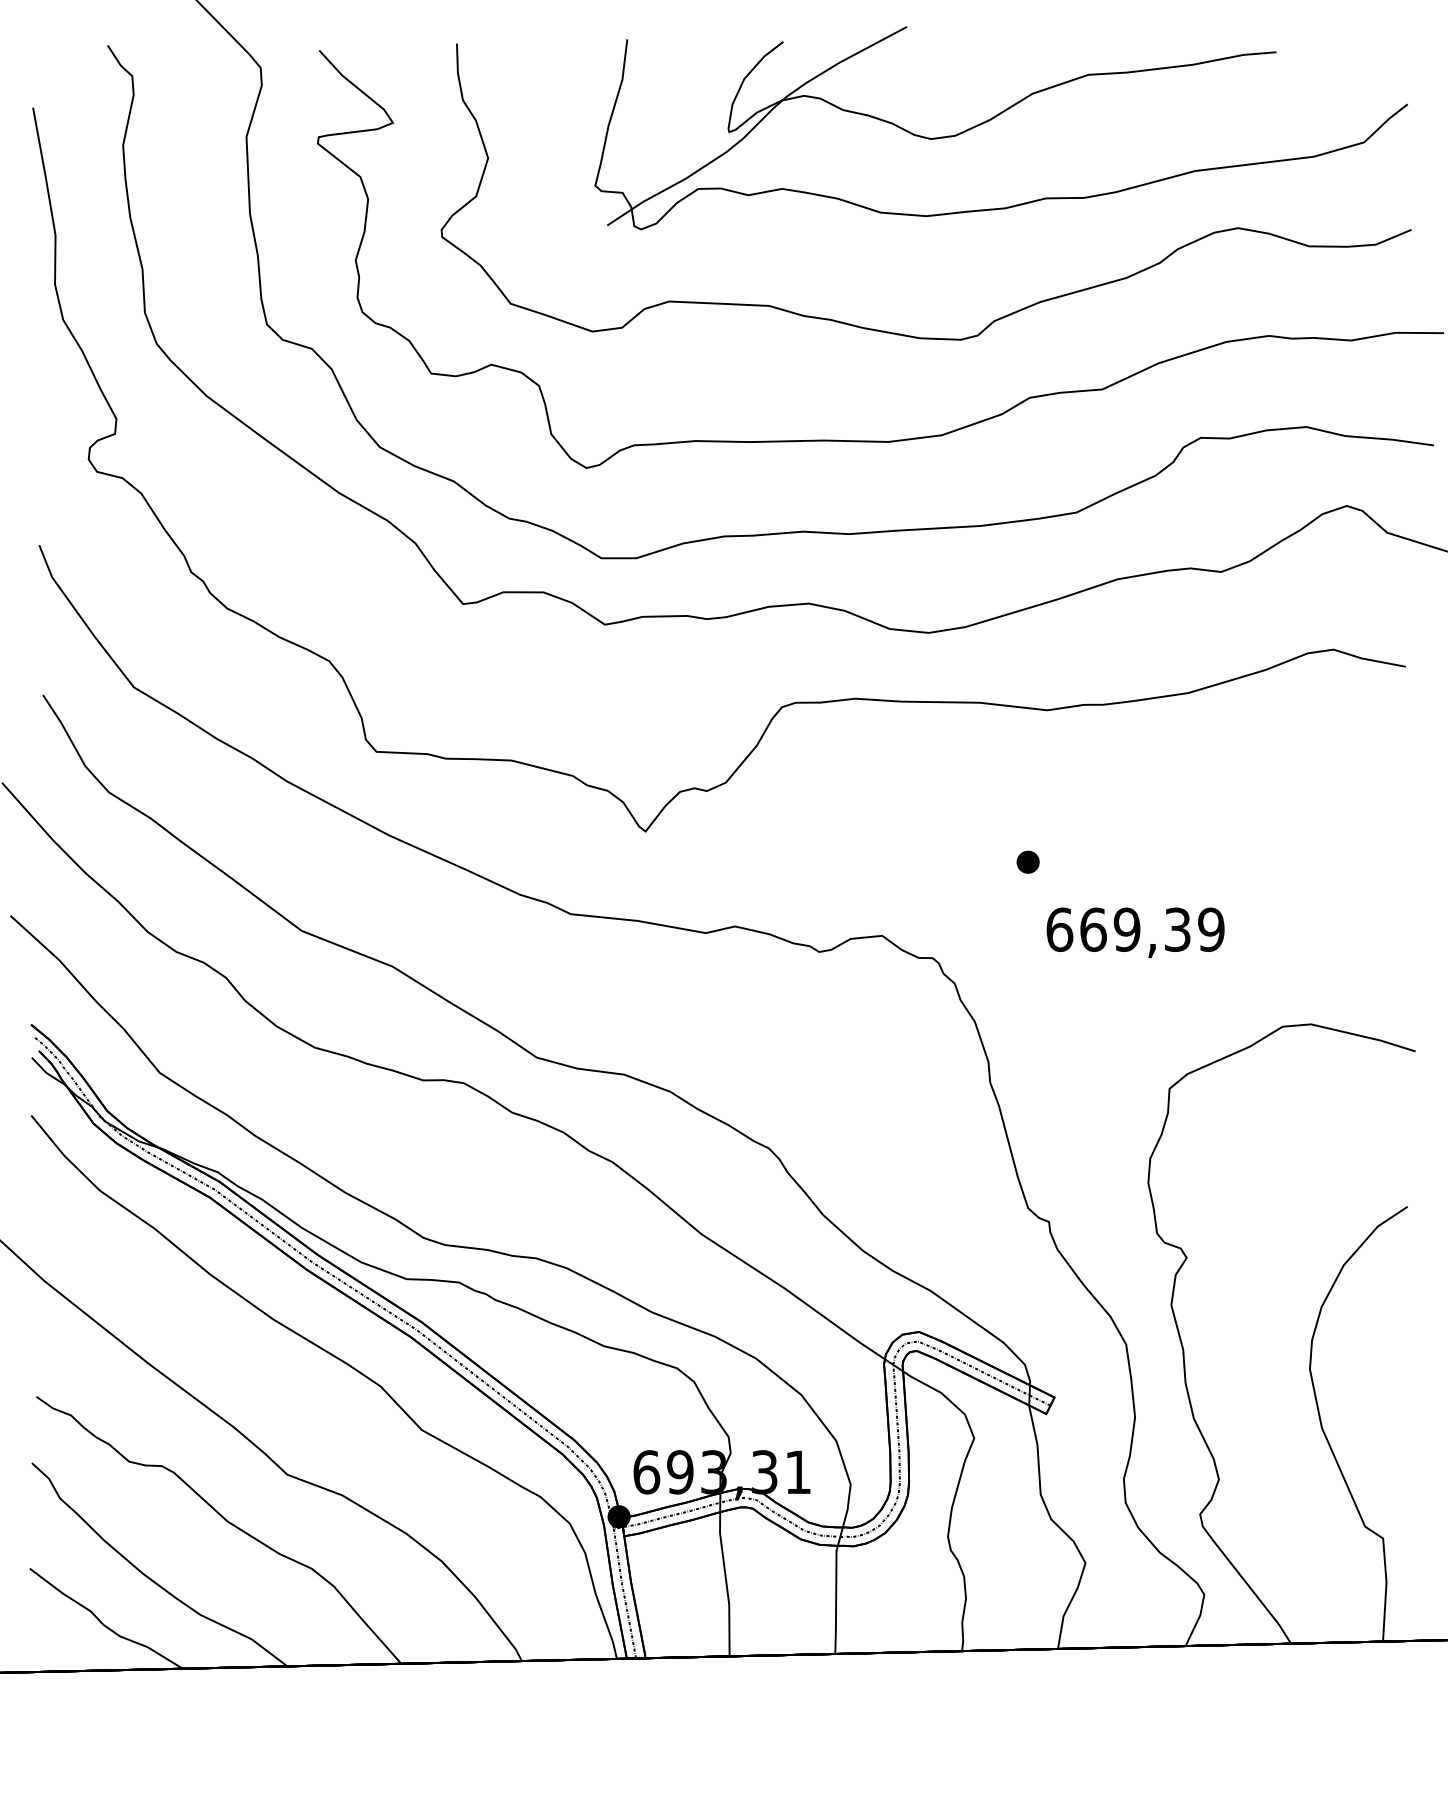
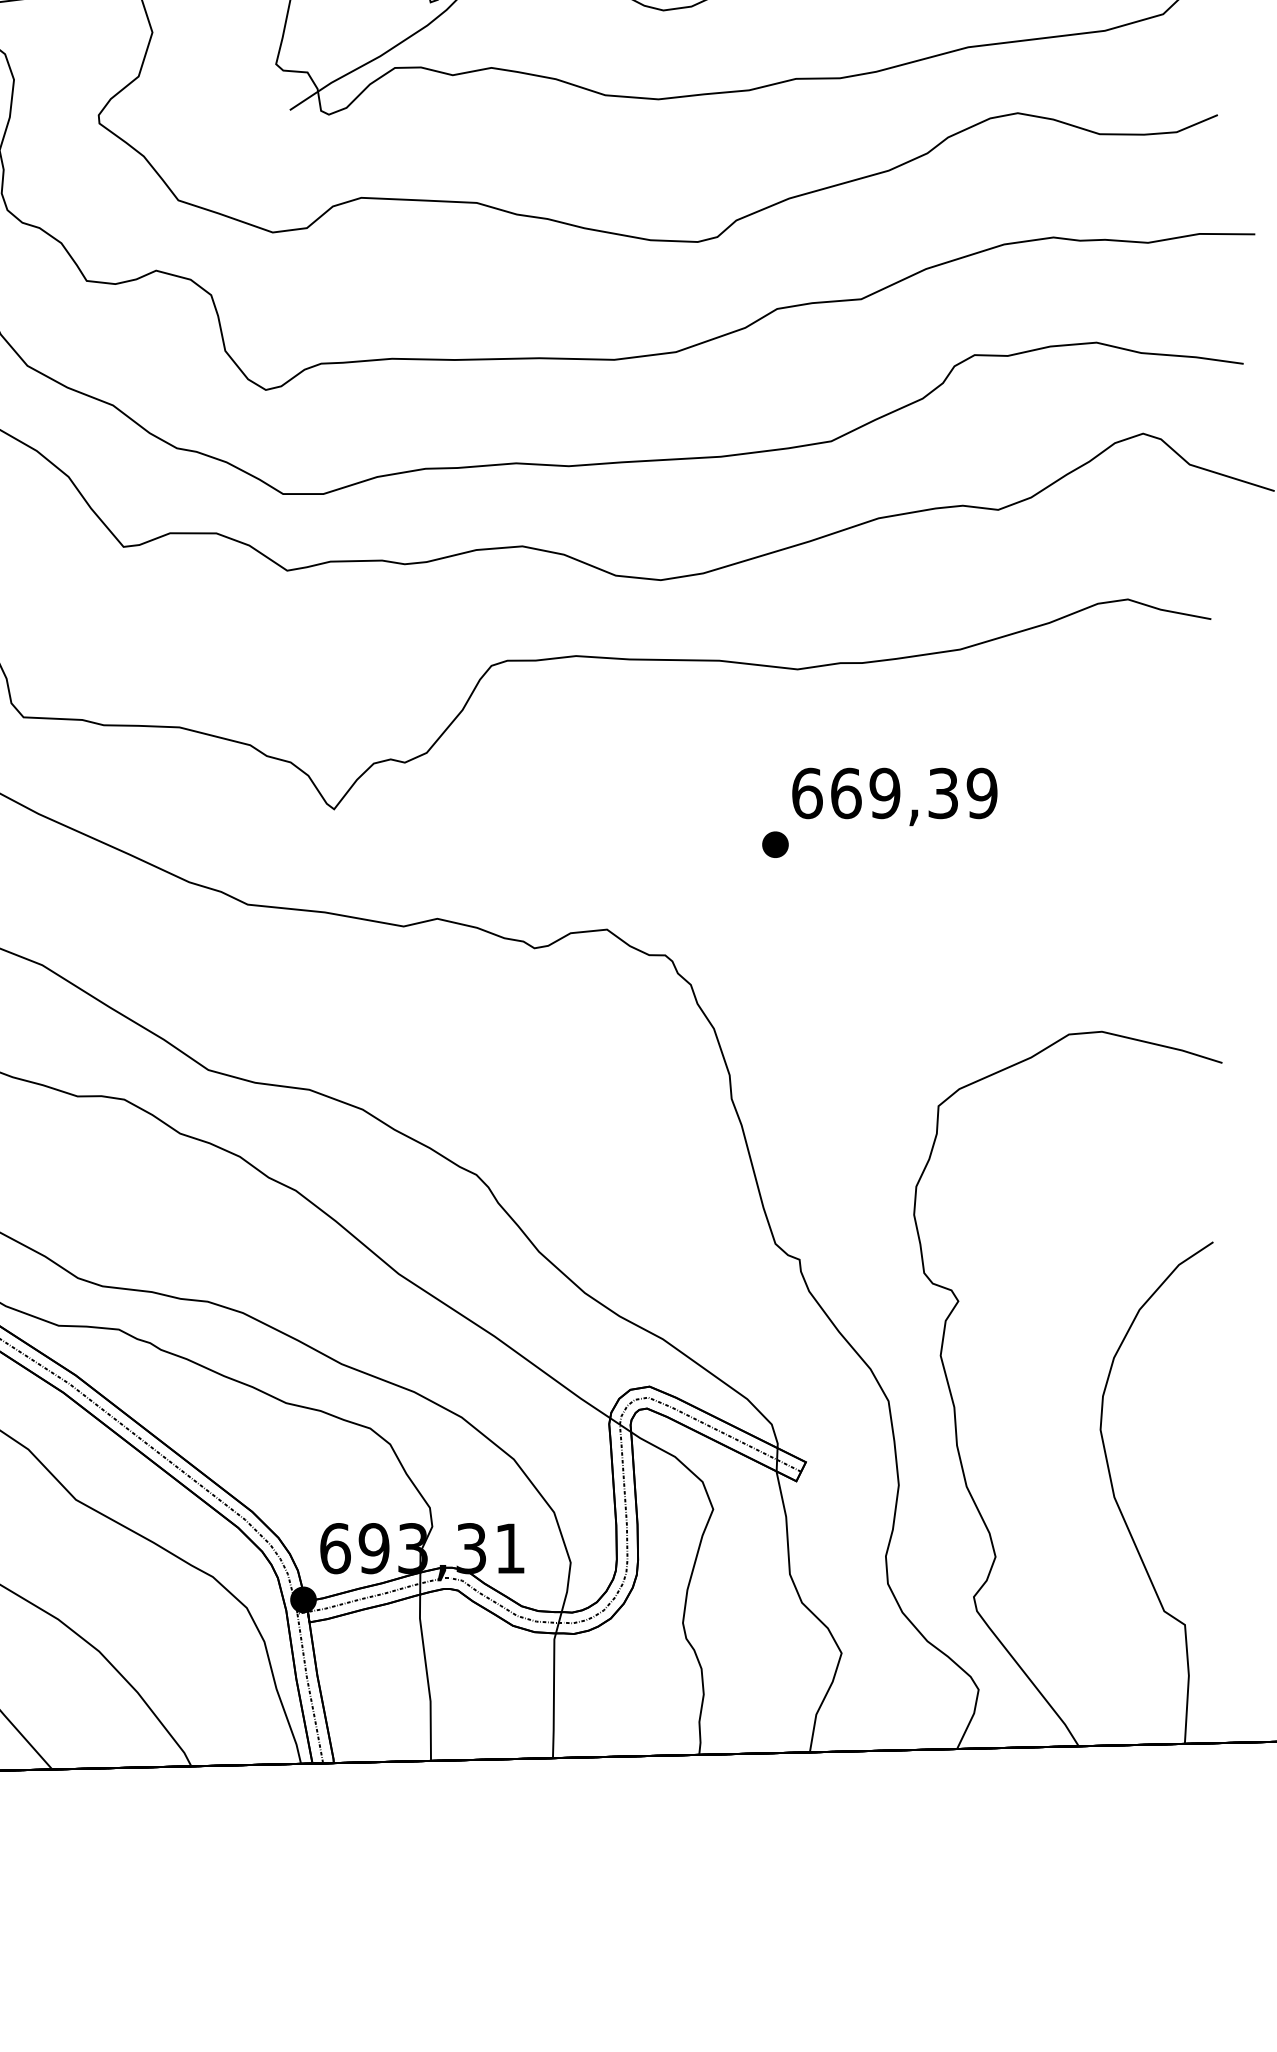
text: (1135, 932) -> (894, 796), moved

